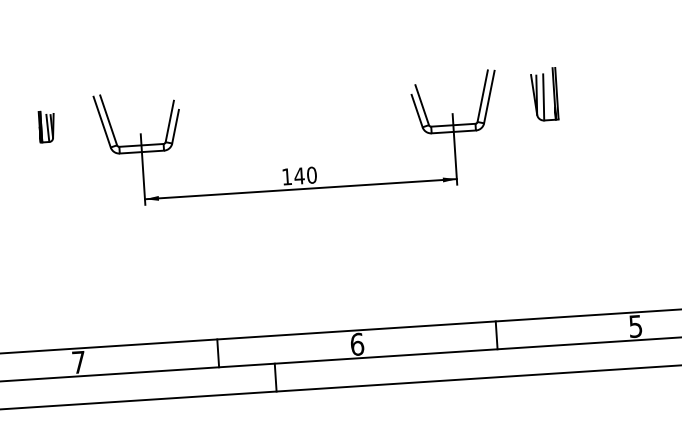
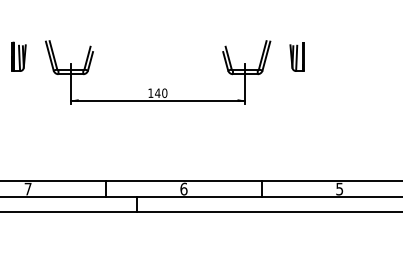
part: (46, 126) -> (18, 56), size x1.67

